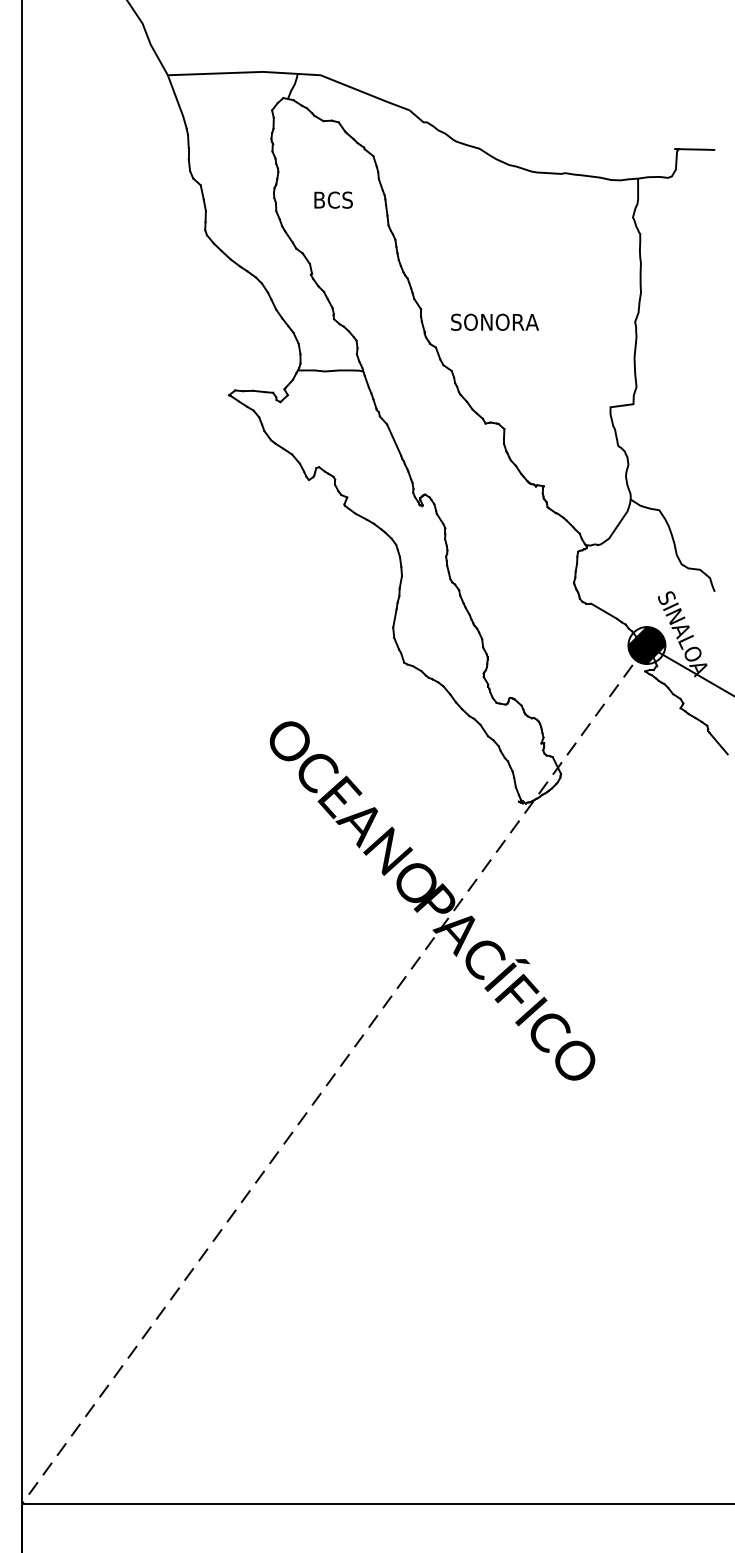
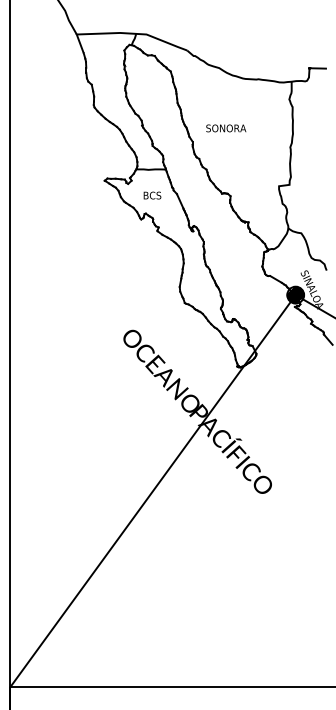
text: (333, 199) -> (152, 195), moved
text: (495, 322) -> (226, 128), moved
line: (333, 1075) -> (152, 491), dashed -> solid

